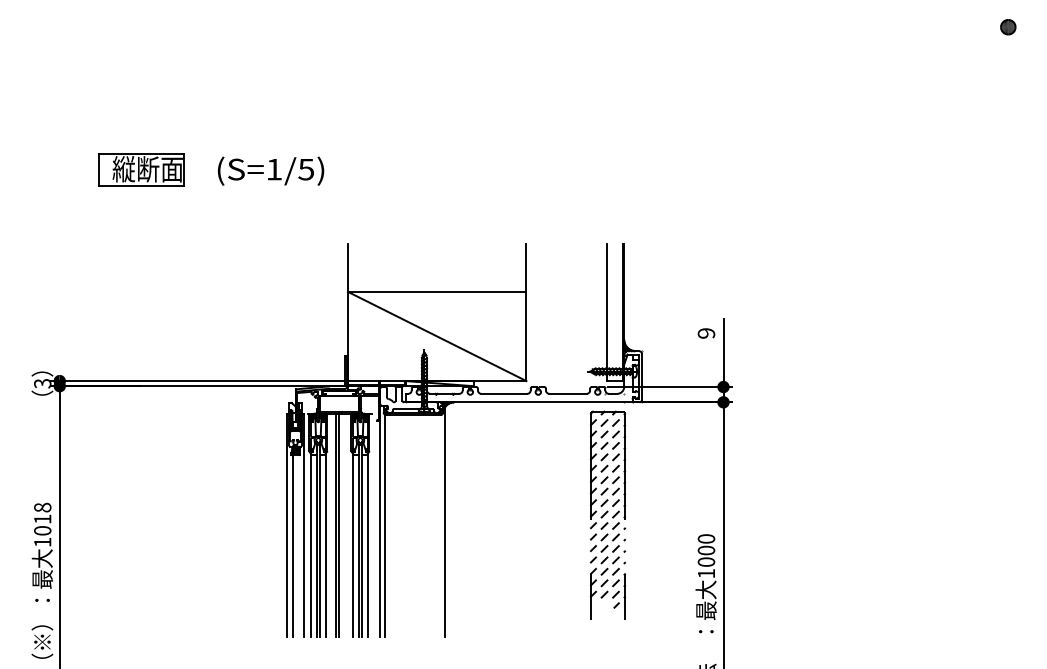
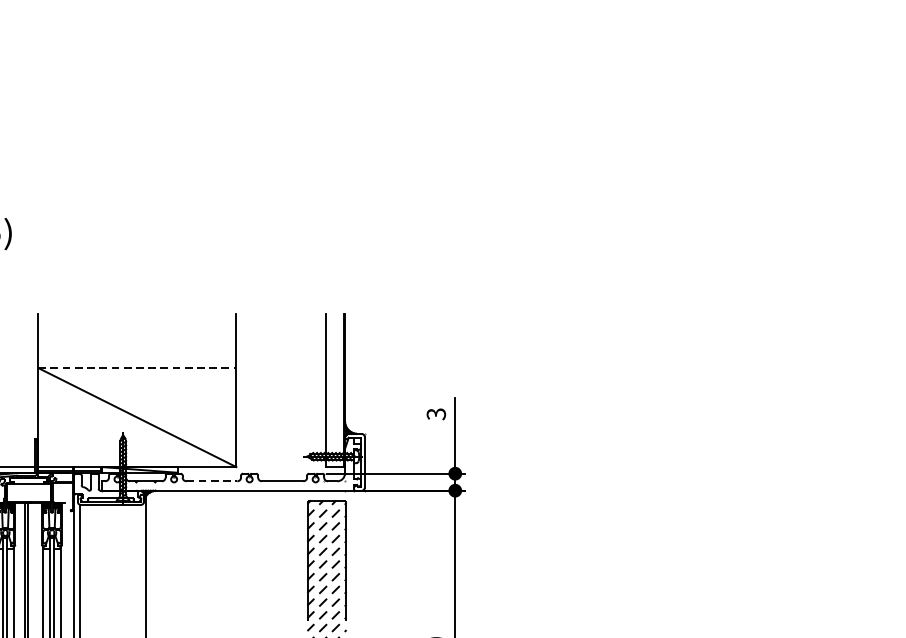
part: (1008, 27) -> (771, 74), removed
line: (437, 291) -> (137, 367), solid -> dashed
text: (706, 333) -> (436, 414), 9 -> 3
line: (504, 393) -> (212, 480), solid -> dashed

